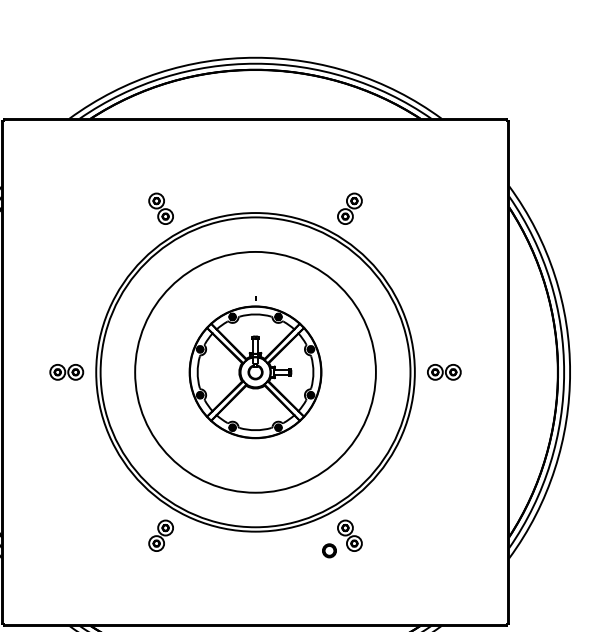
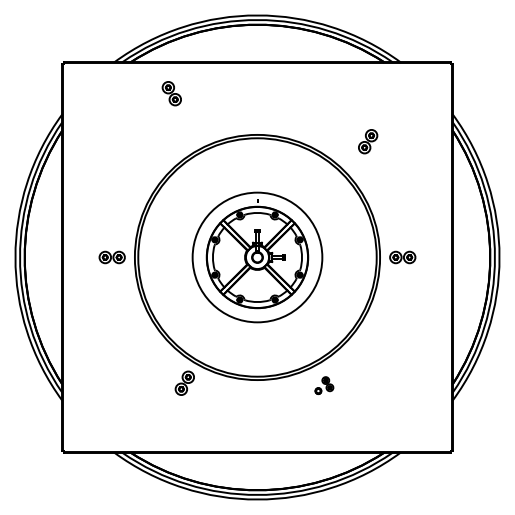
part: (160, 208) -> (171, 93), moved
part: (350, 208) -> (368, 141), moved
circle: (255, 372) -> (257, 257), size x0.7
part: (342, 538) -> (324, 385), size x0.6

